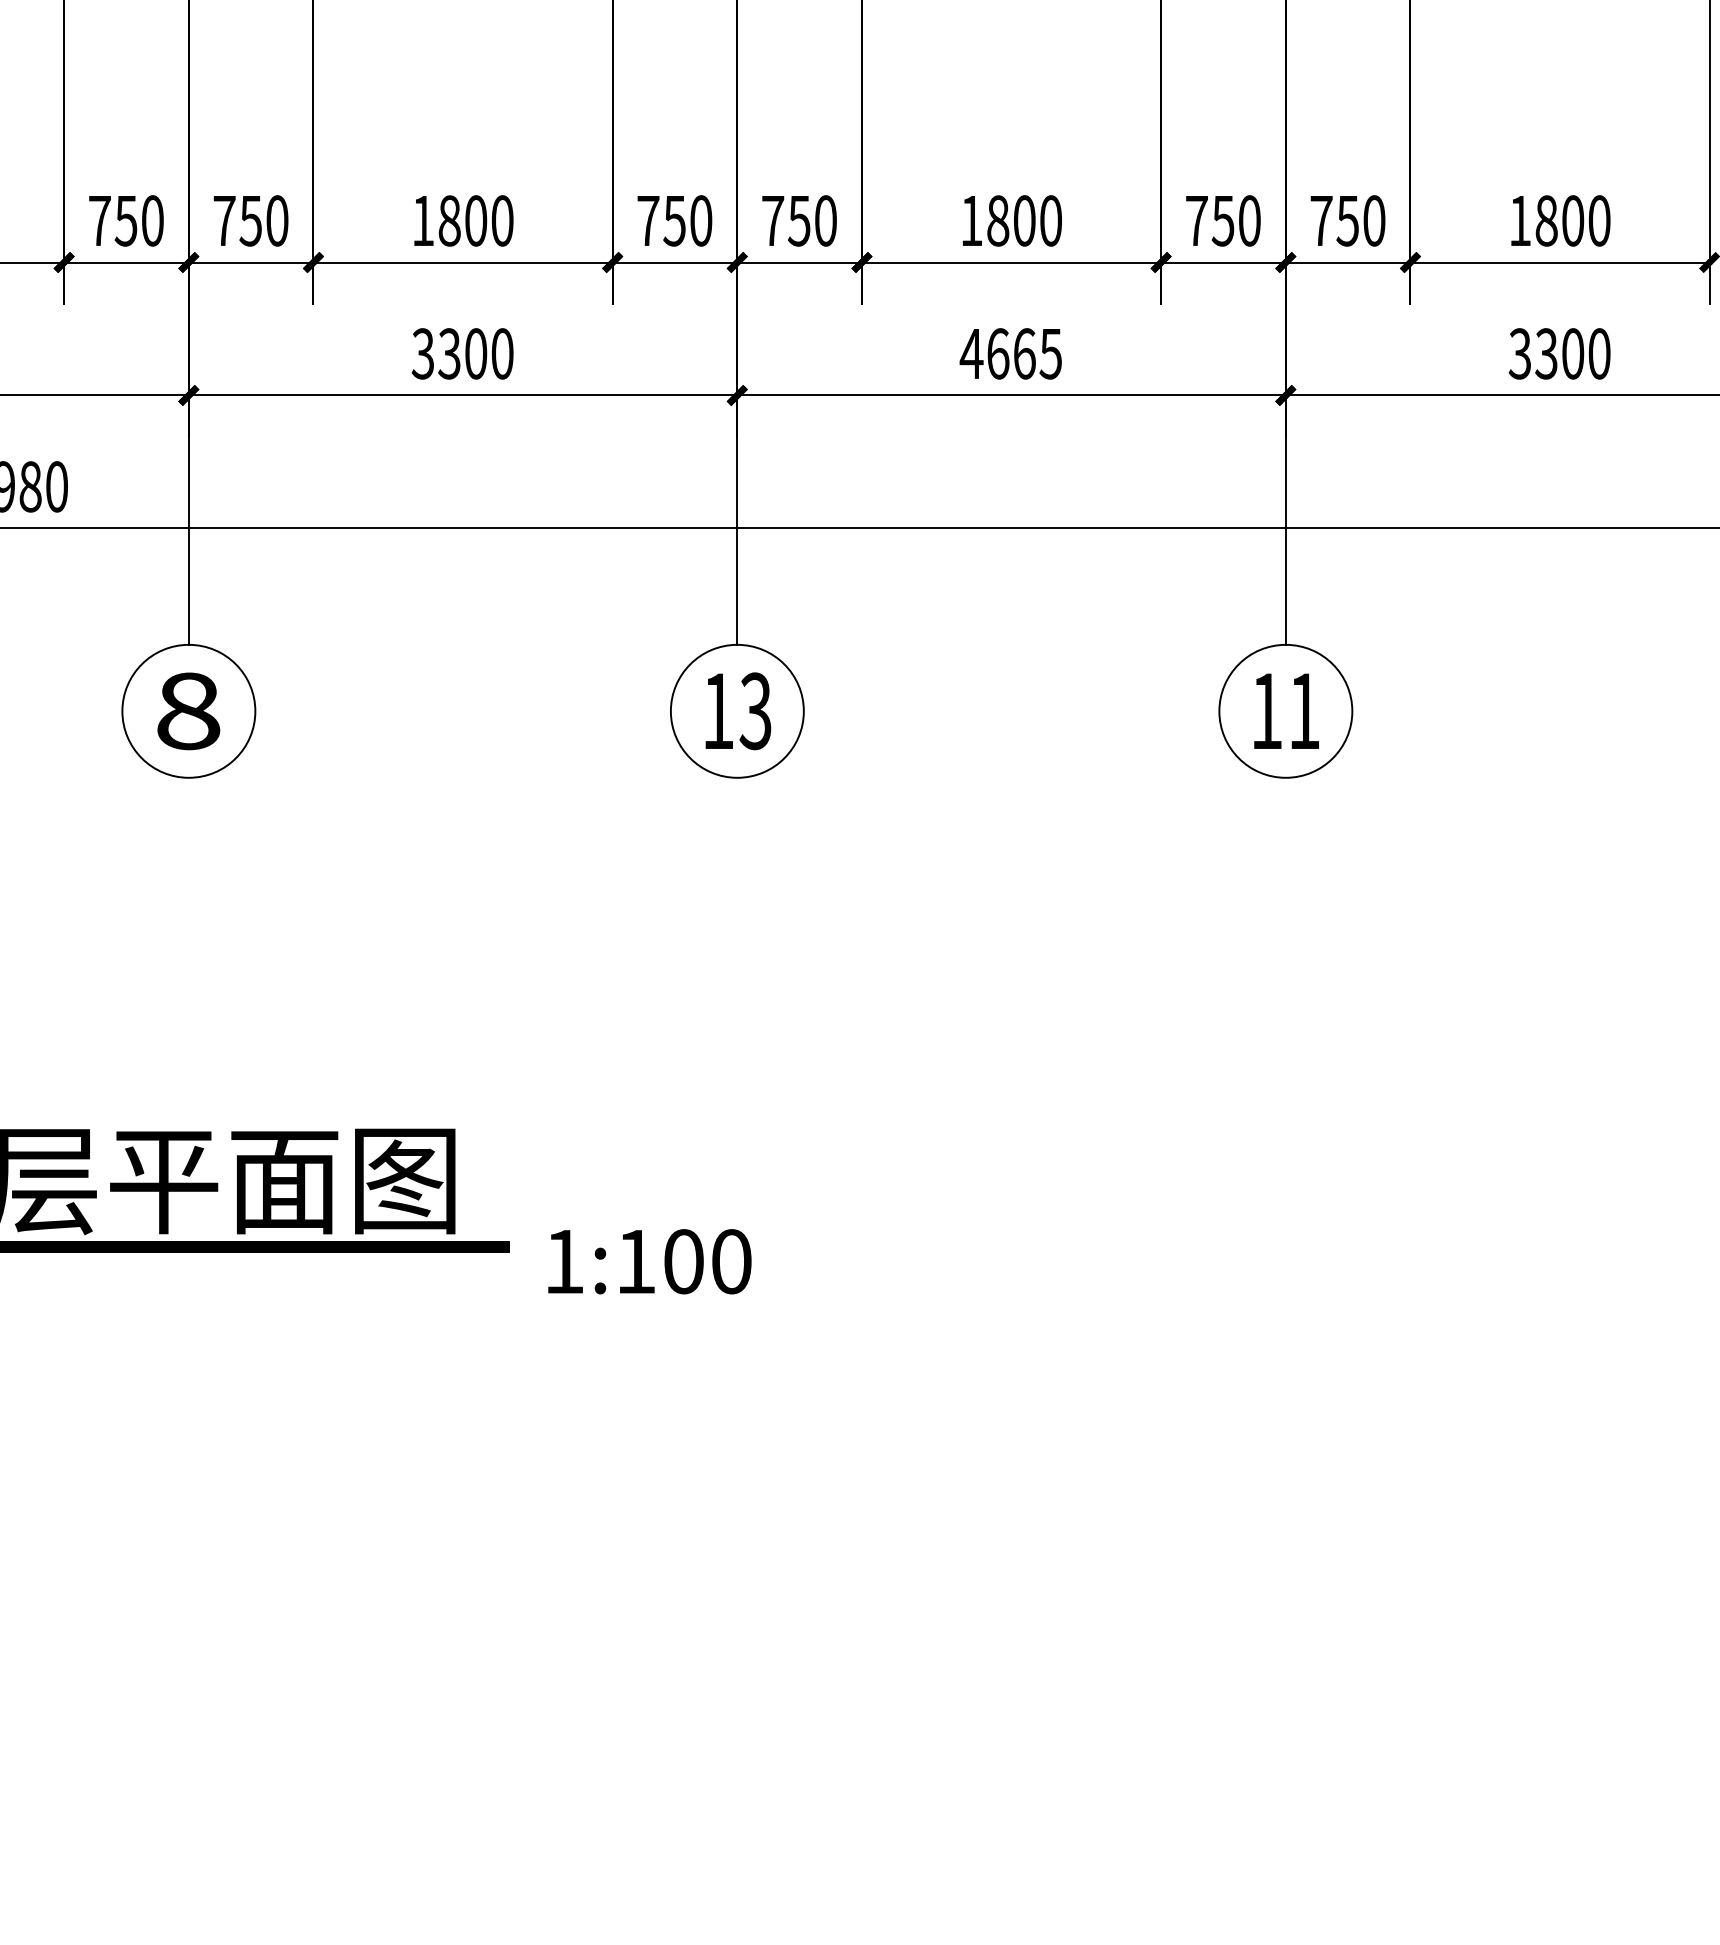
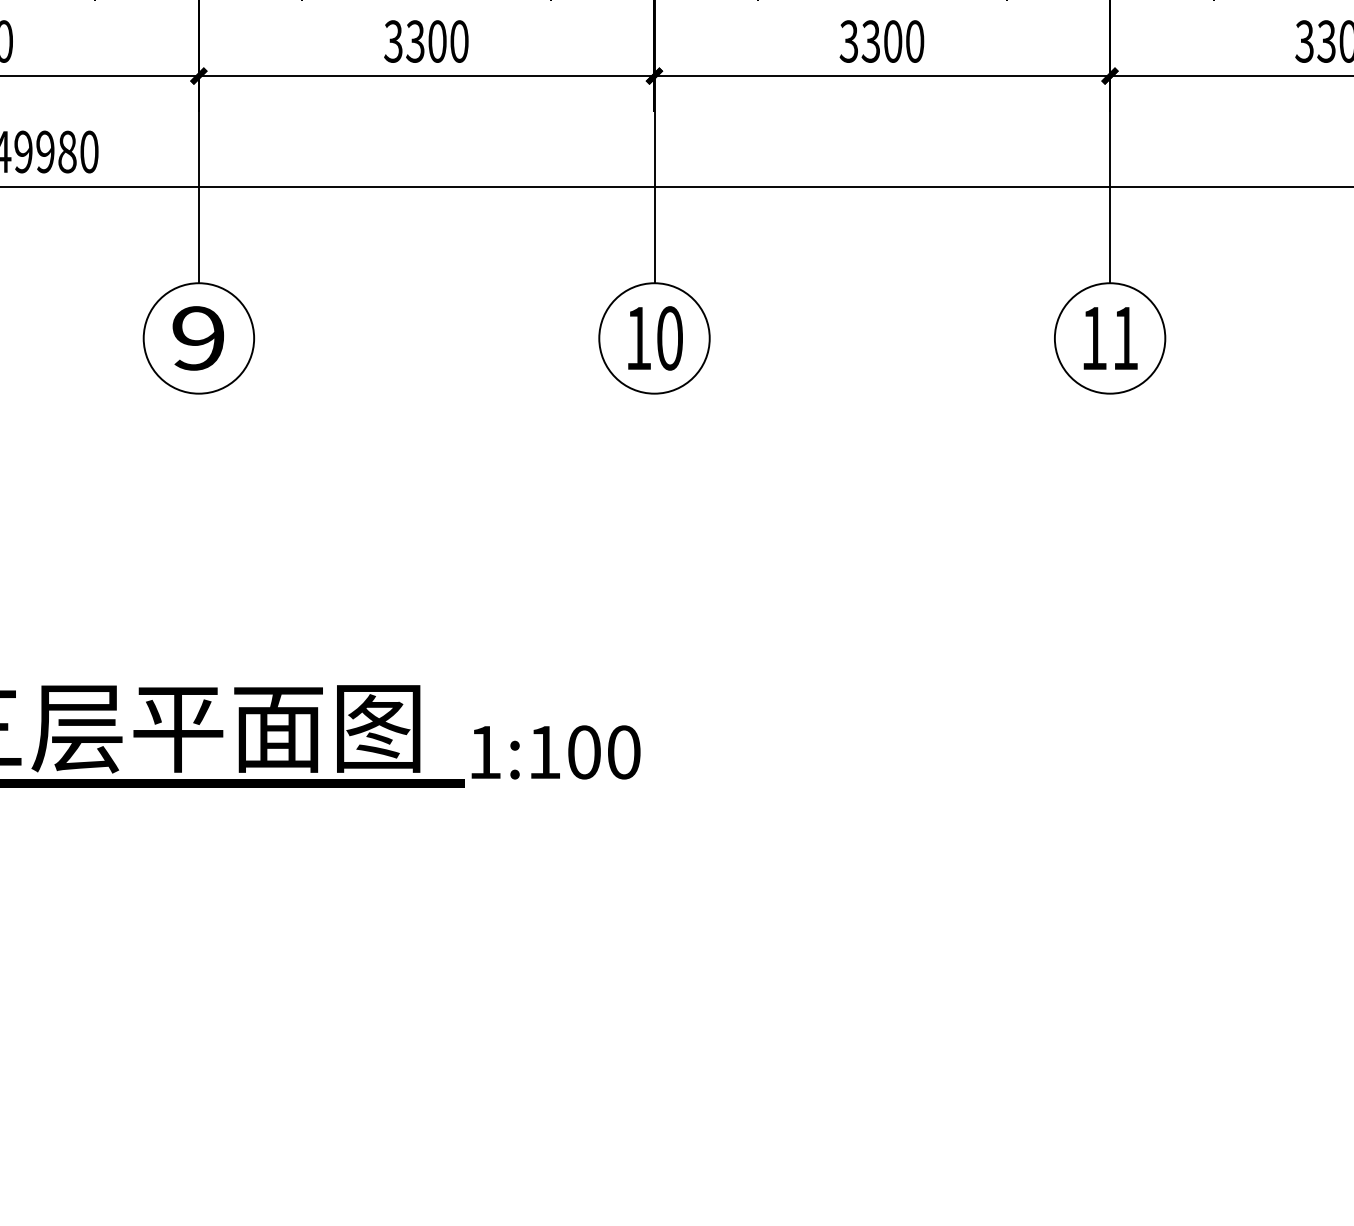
text: (1010, 353) -> (881, 41), 4665 -> 3300
text: (188, 711) -> (198, 338), 8 -> 9
text: (755, 711) -> (669, 338), 13 -> 10
text: (649, 1261) -> (555, 752), moved

